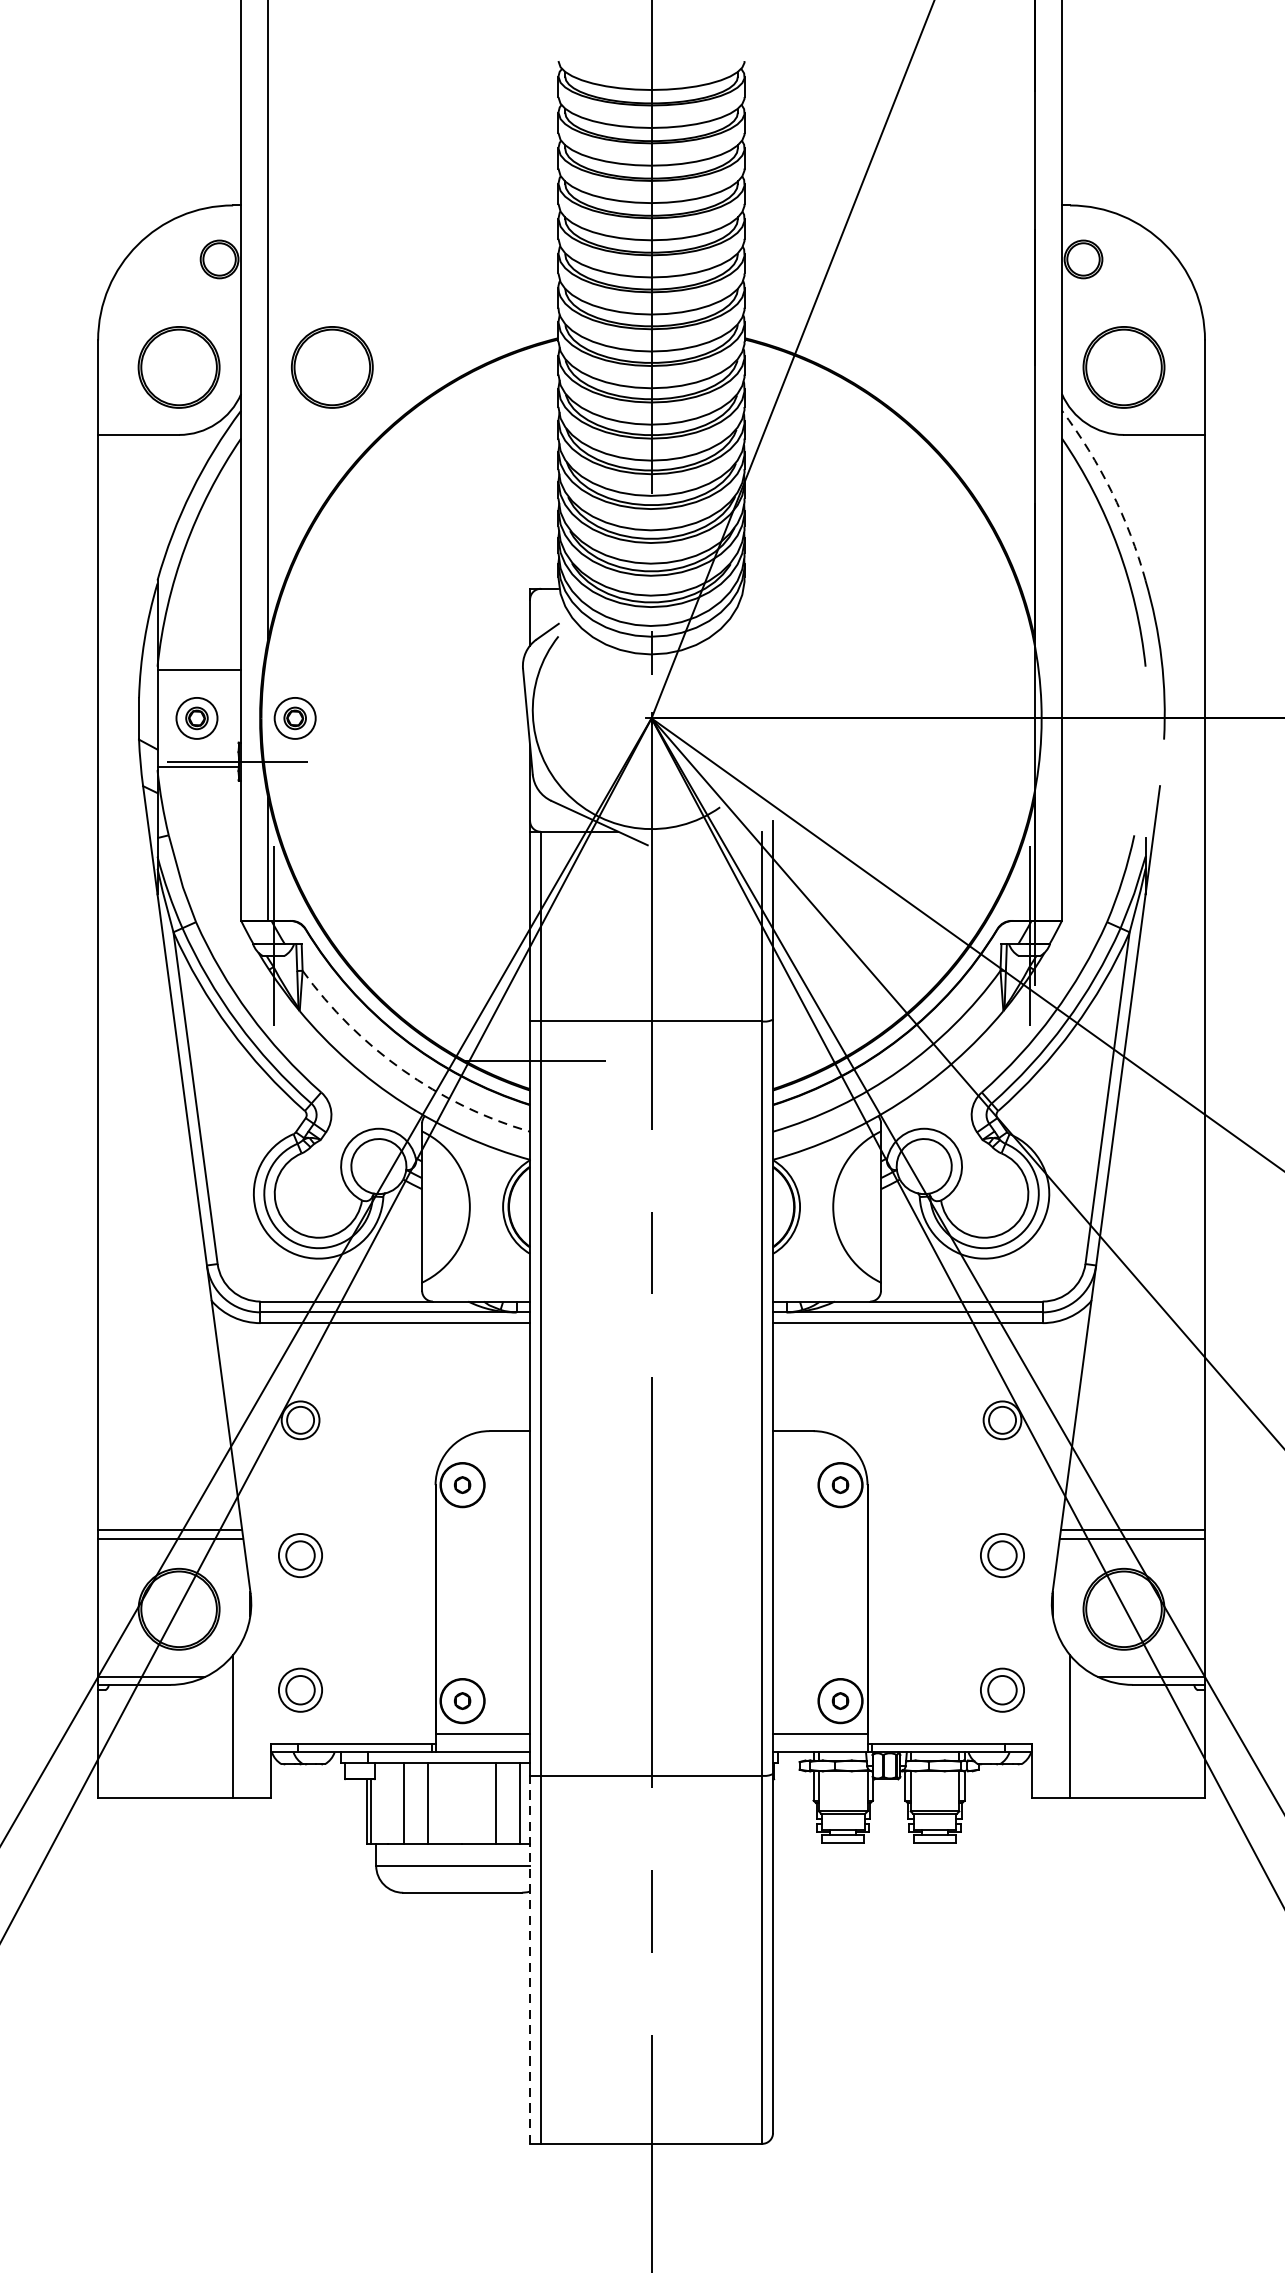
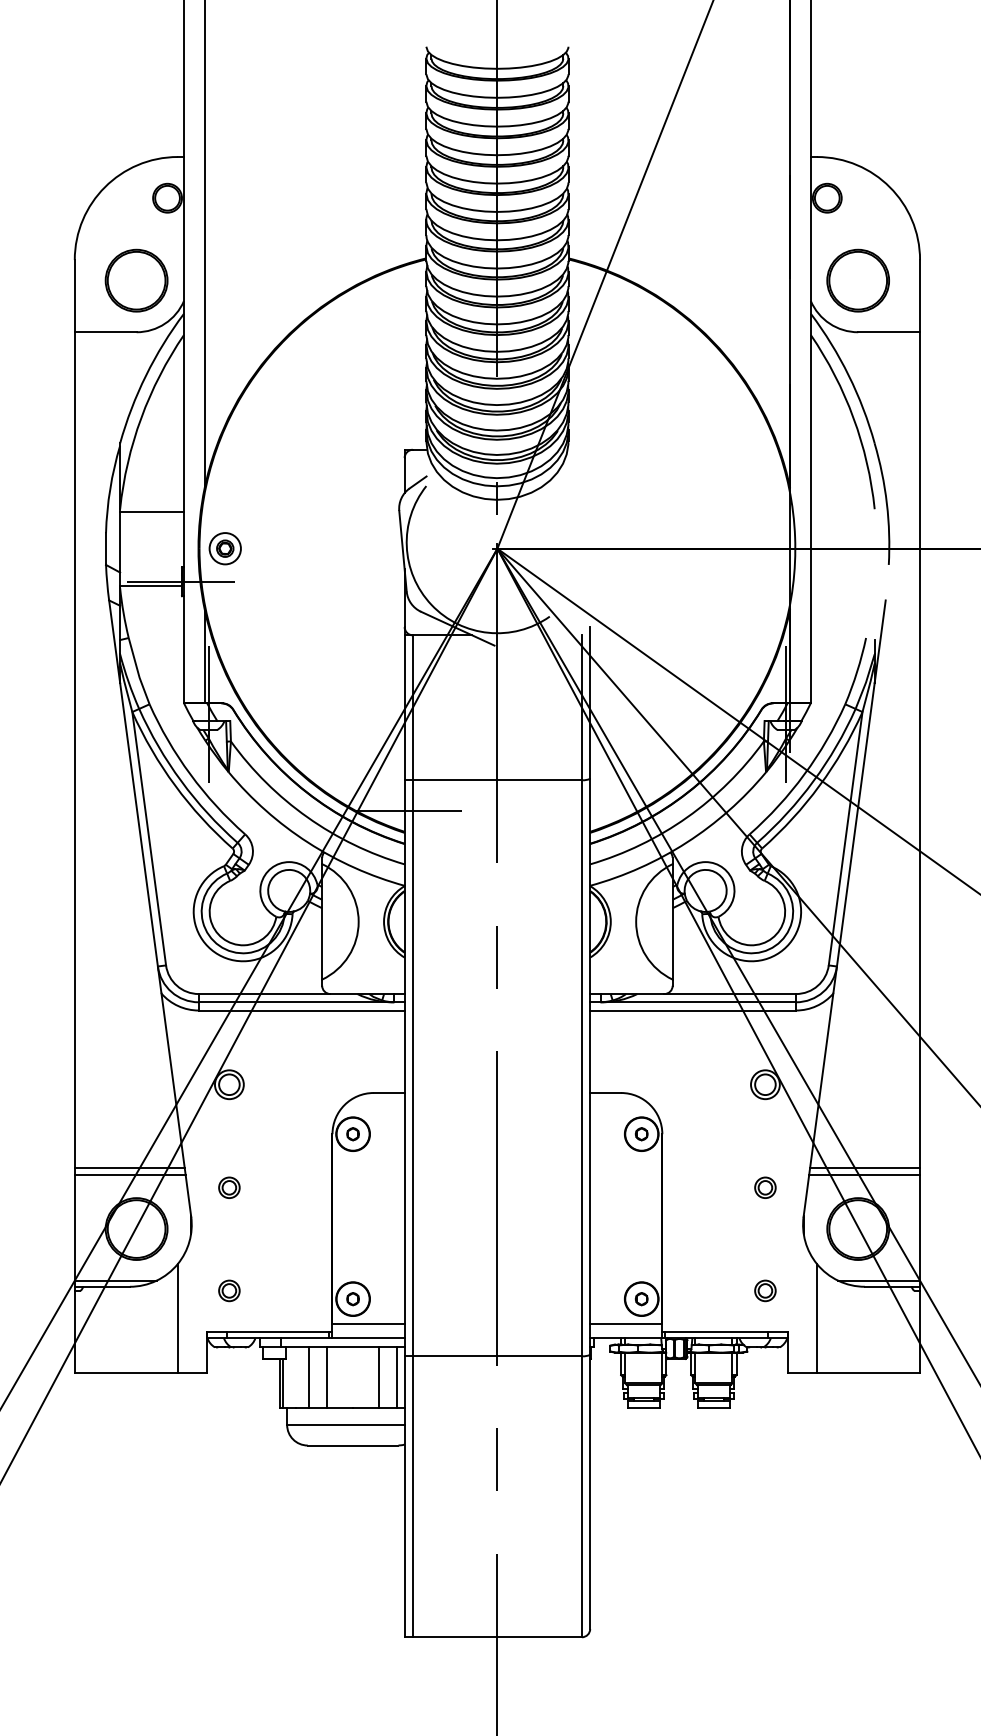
part: (332, 367) -> (253, 280), removed
arc: (1111, 491) -> (848, 375), dashed -> solid
part: (195, 718) -> (149, 548), removed
arc: (402, 1070) -> (307, 817), dashed -> solid
part: (300, 1554) -> (229, 1187), size x0.62
part: (1002, 1554) -> (765, 1187), size x0.62
part: (300, 1689) -> (229, 1290), size x0.62
part: (1002, 1689) -> (765, 1290), size x0.62
line: (529, 1959) -> (404, 1496), dashed -> solid

